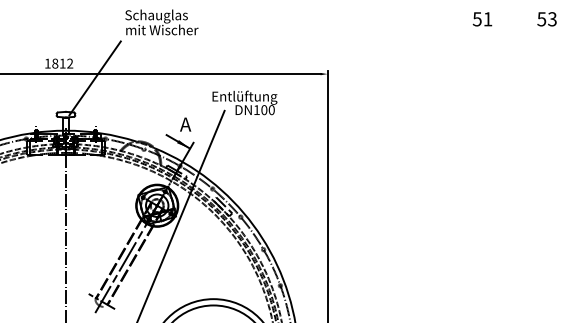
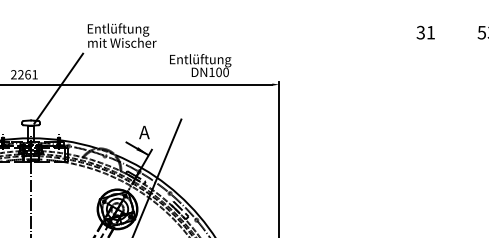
text: (157, 16) -> (117, 30), Schauglas -> Entlüftung
text: (477, 18) -> (420, 31), 51 -> 31
text: (58, 63) -> (23, 74), 1812 -> 2261
text: (244, 102) -> (200, 65), moved

